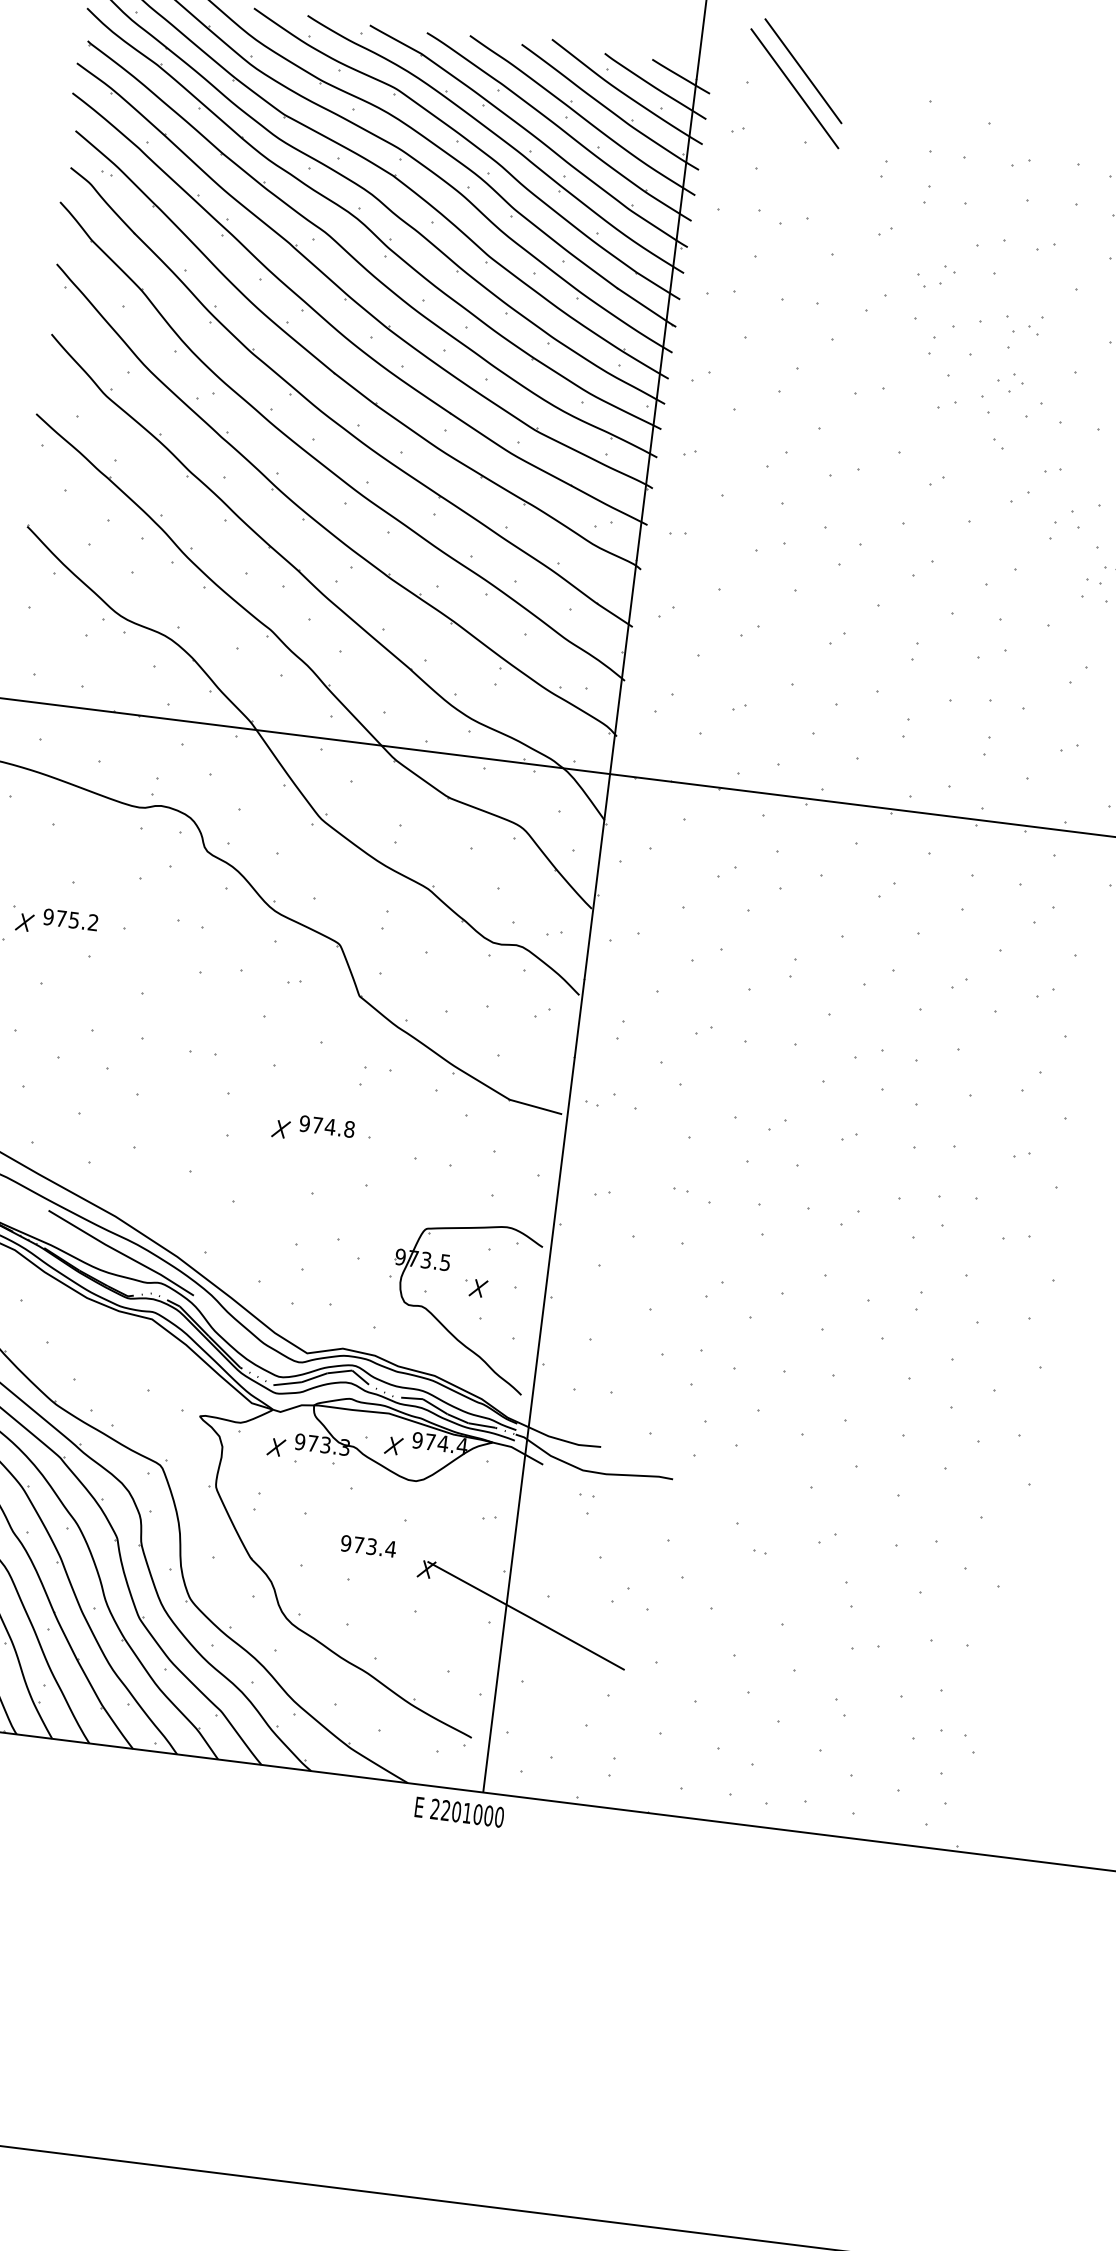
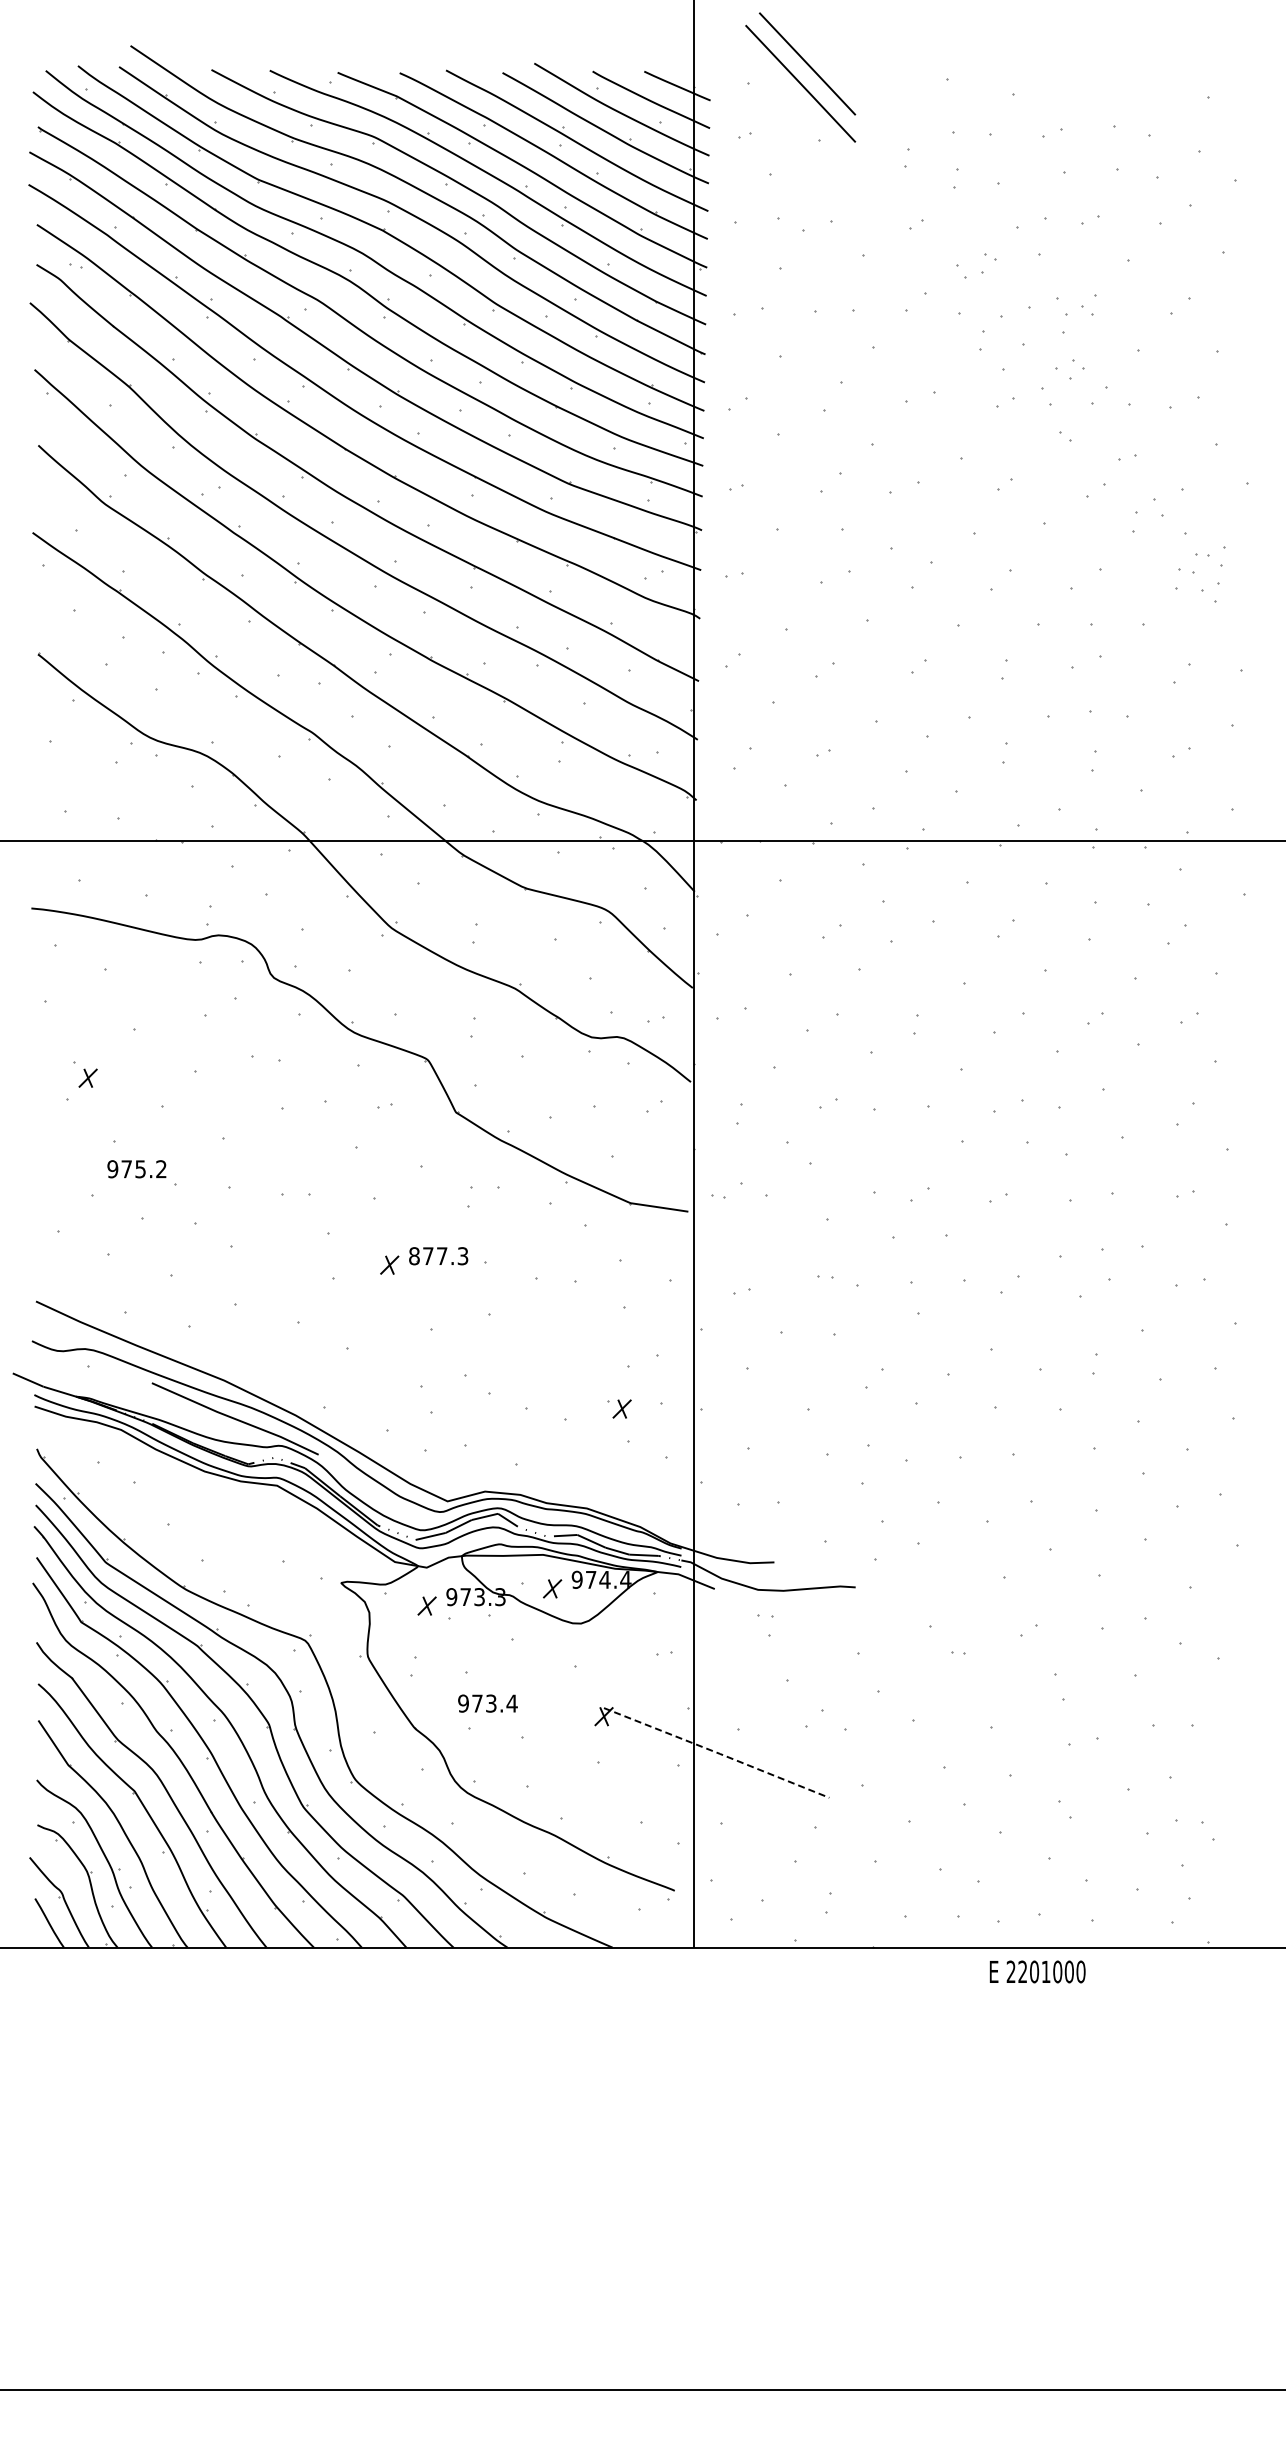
text: (70, 920) -> (136, 1169), moved
text: (326, 1126) -> (438, 1256), 974.8 -> 877.3
part: (442, 1323) -> (588, 1451), removed
text: (368, 1546) -> (487, 1703), moved
line: (526, 1615) -> (717, 1752), solid -> dashed
text: (459, 1811) -> (1037, 1971), moved

